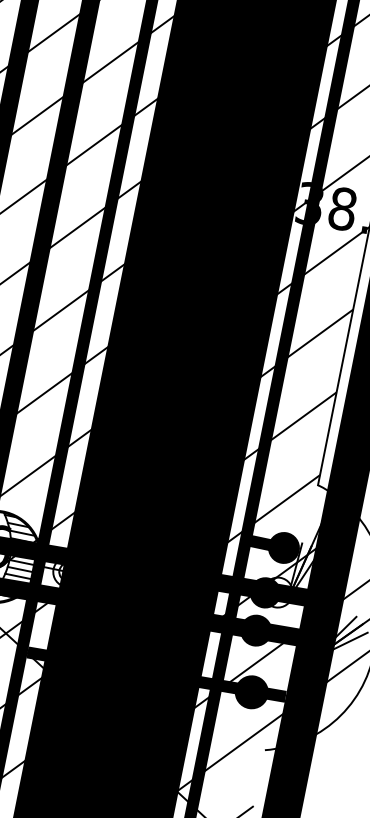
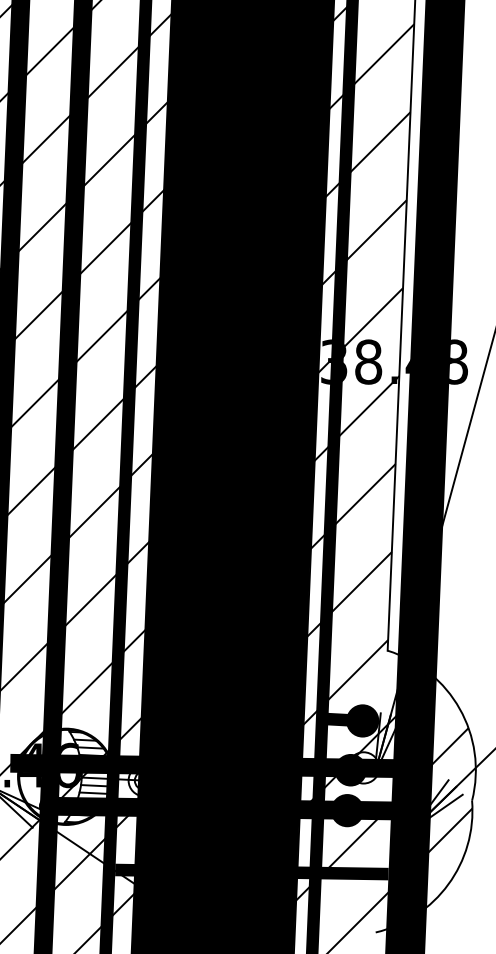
fill: (251, 691) -> (352, 874), removed

